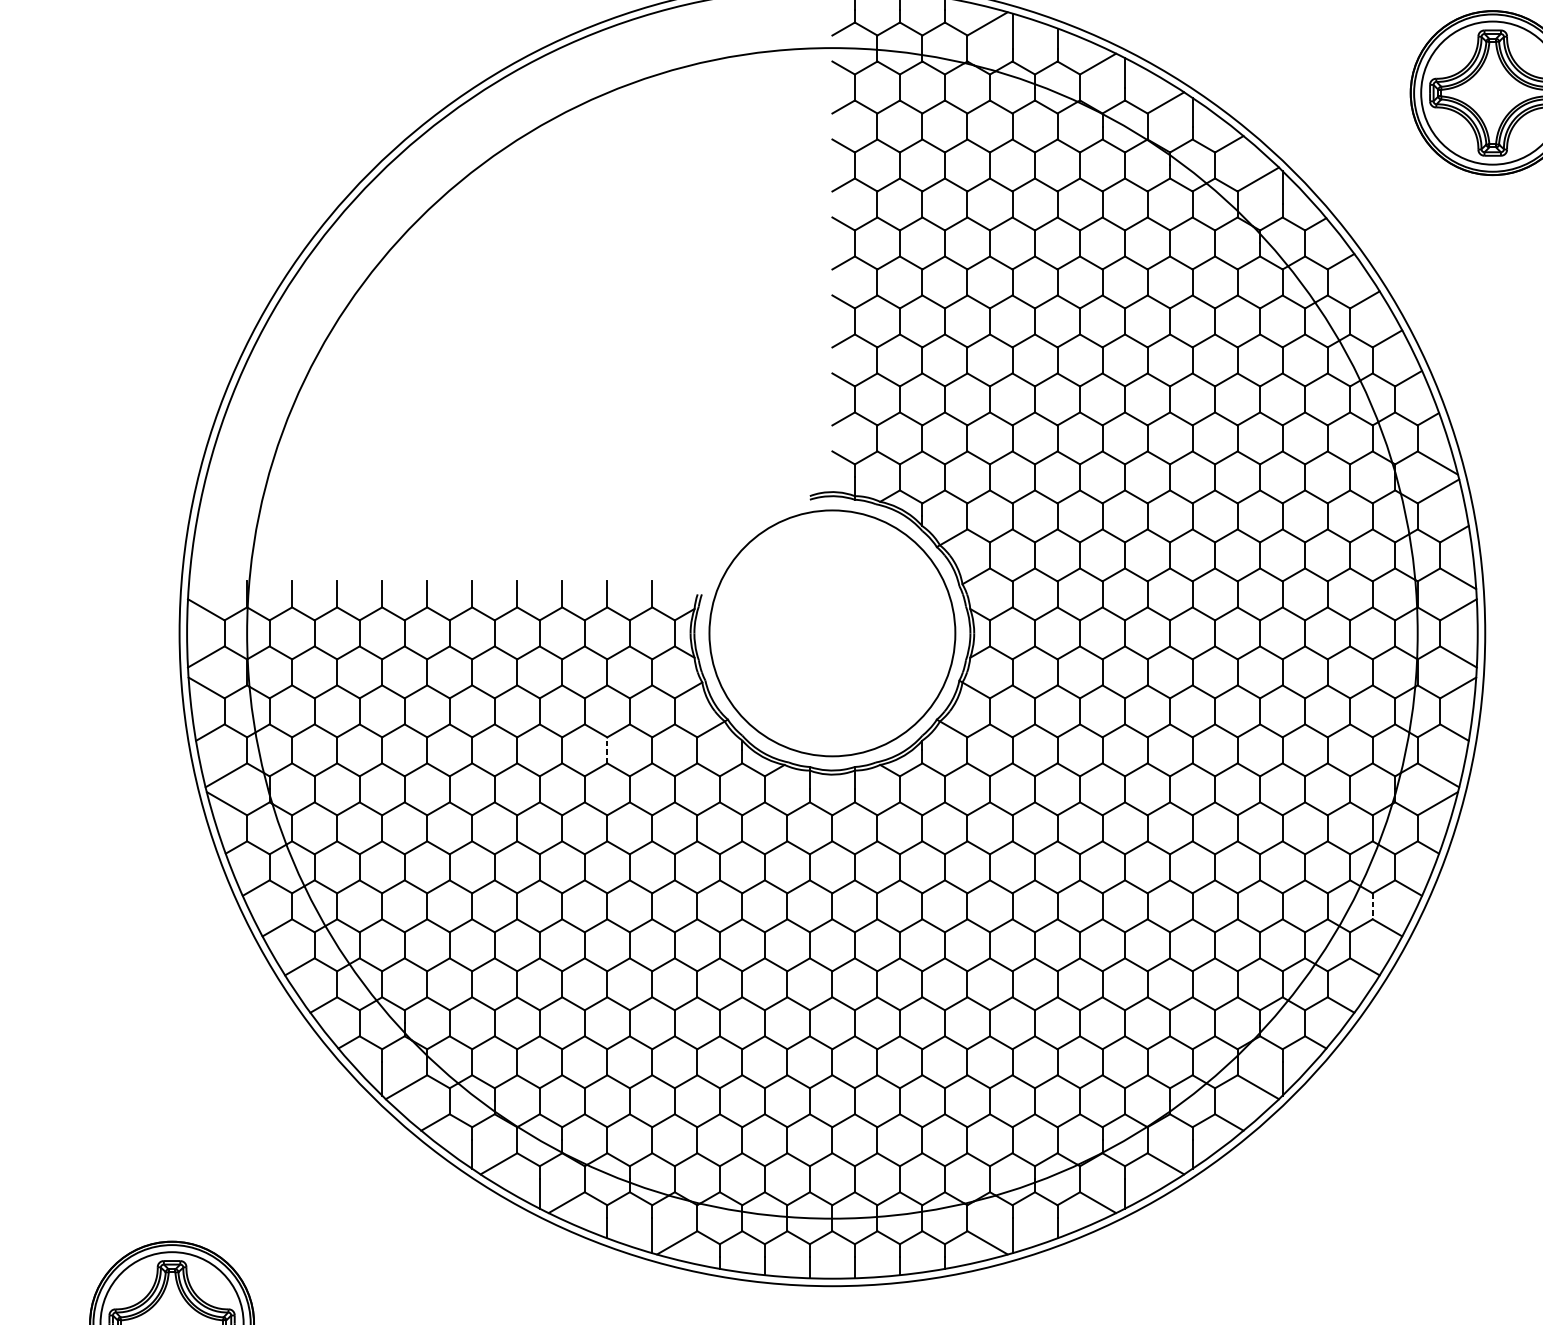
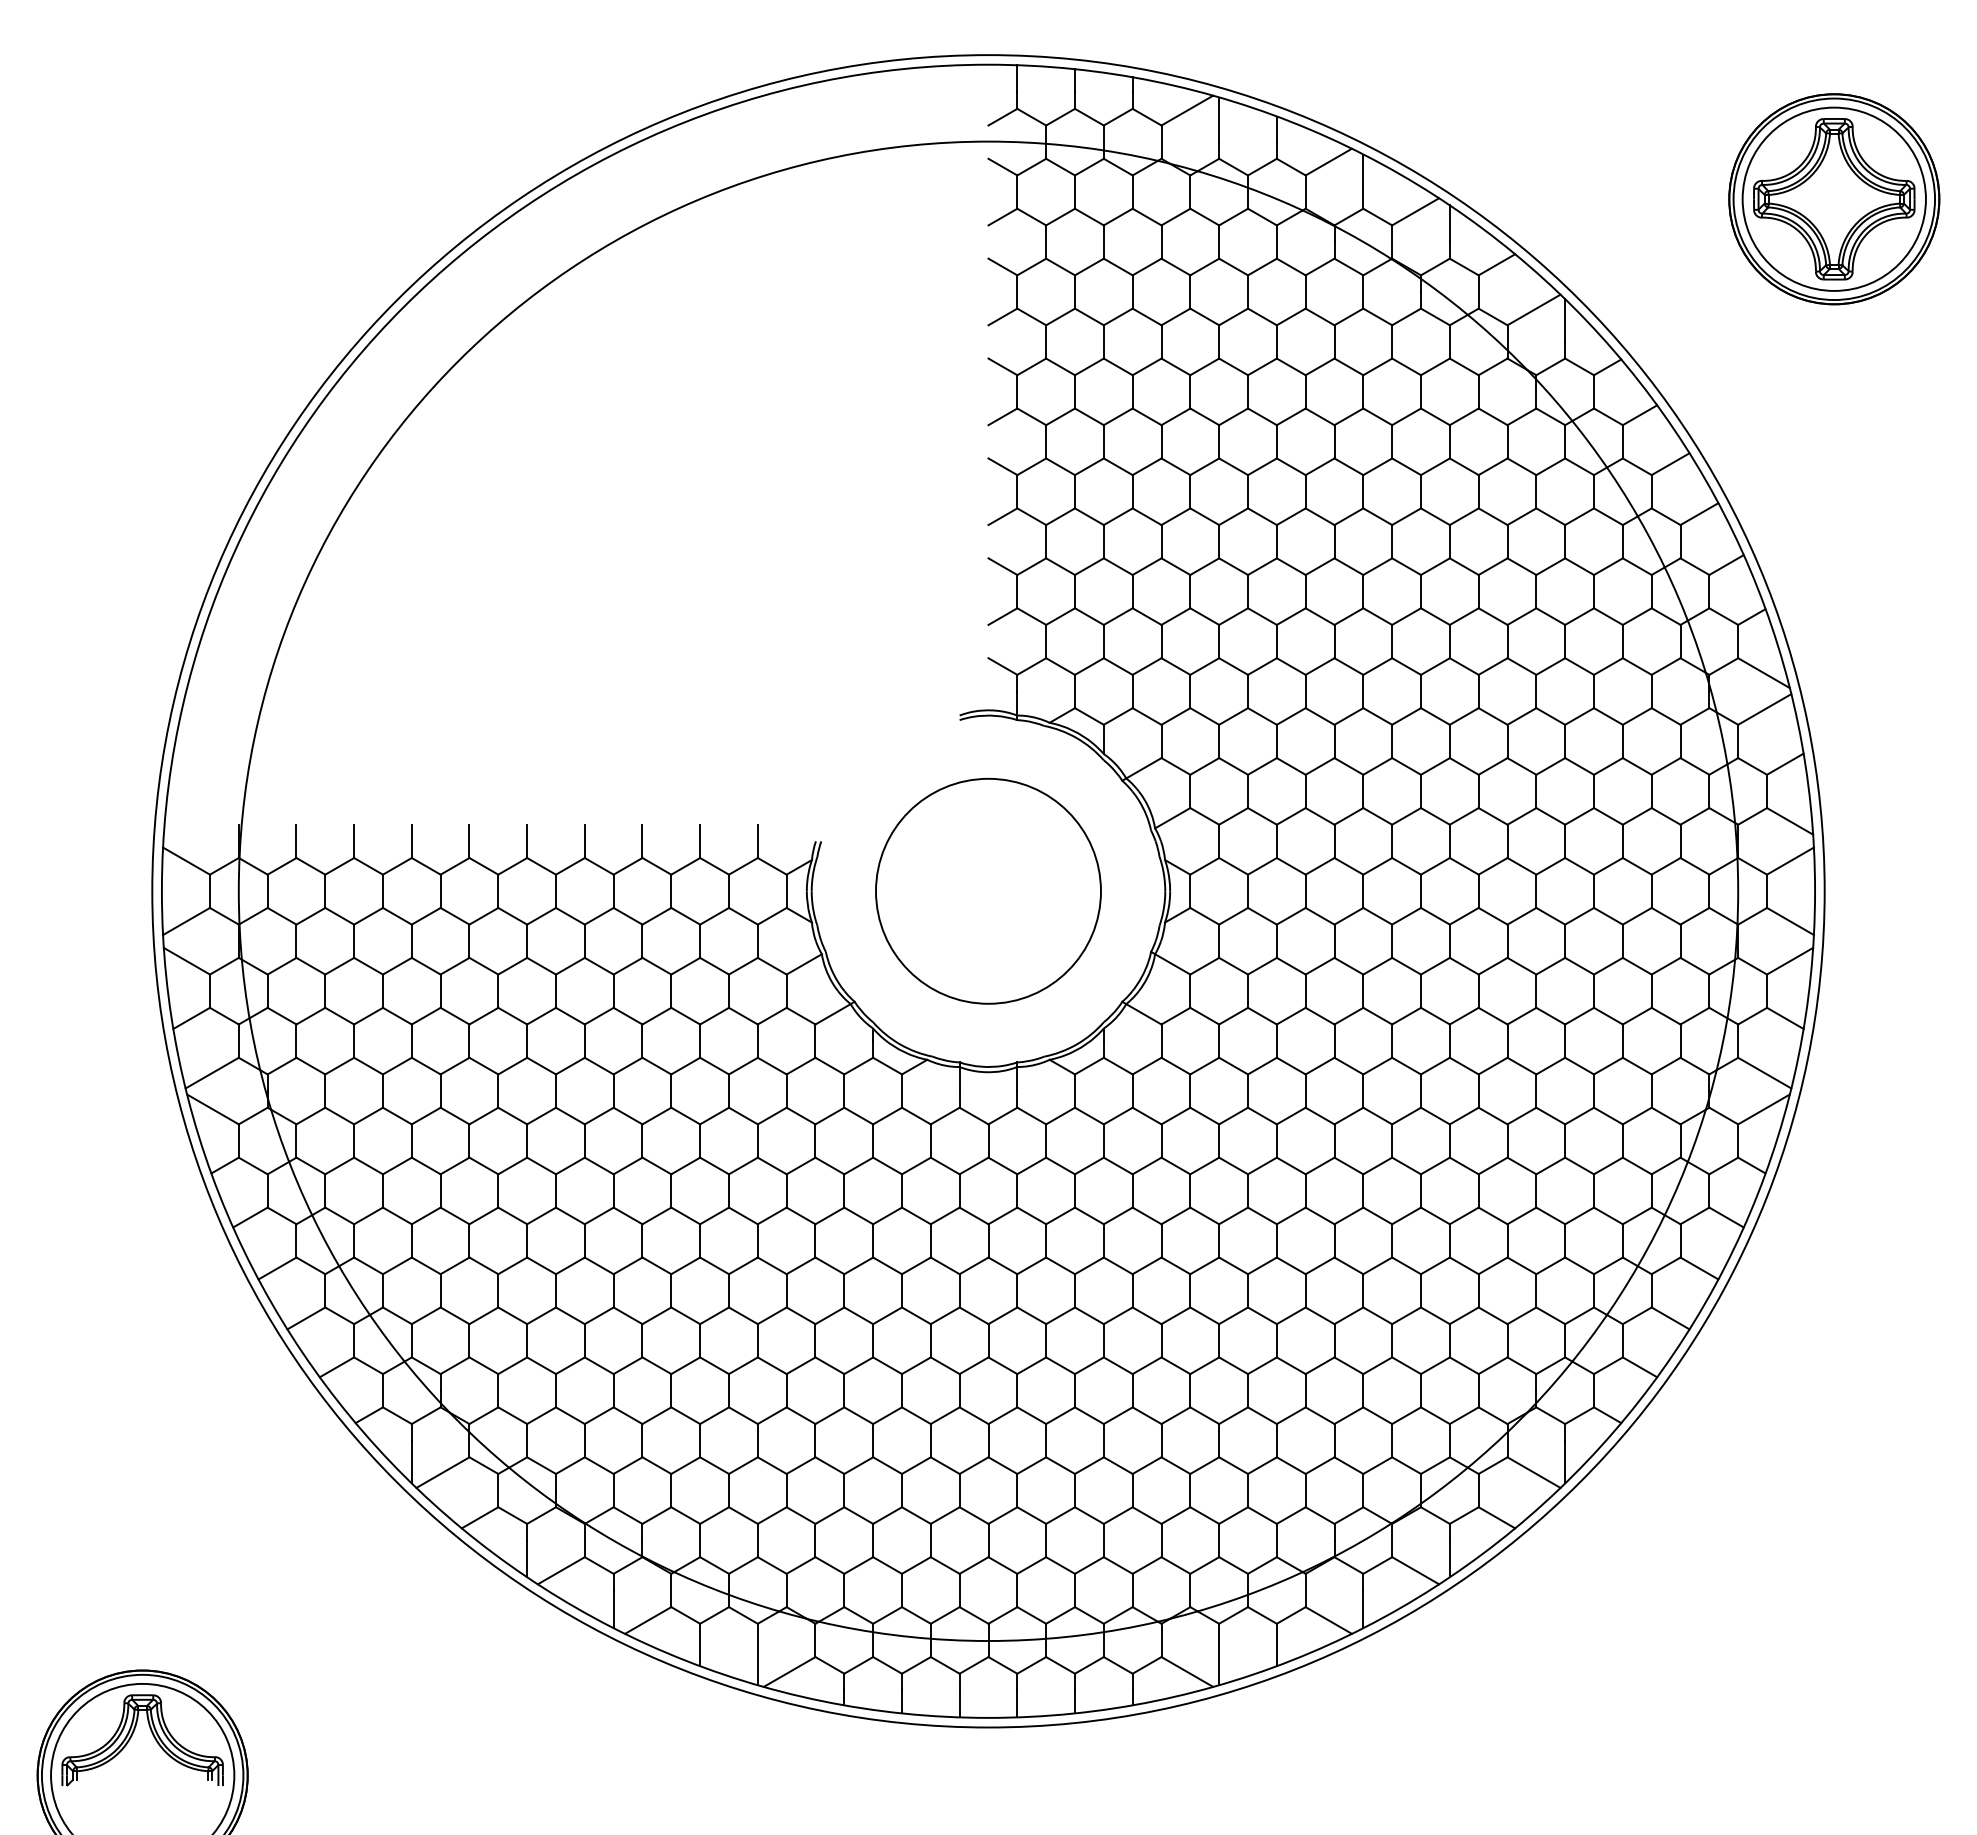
circle: (832, 632) -> (988, 890), size x0.71
line: (607, 750) -> (700, 1041), dashed -> solid
line: (1372, 906) -> (1680, 1240), dashed -> solid

